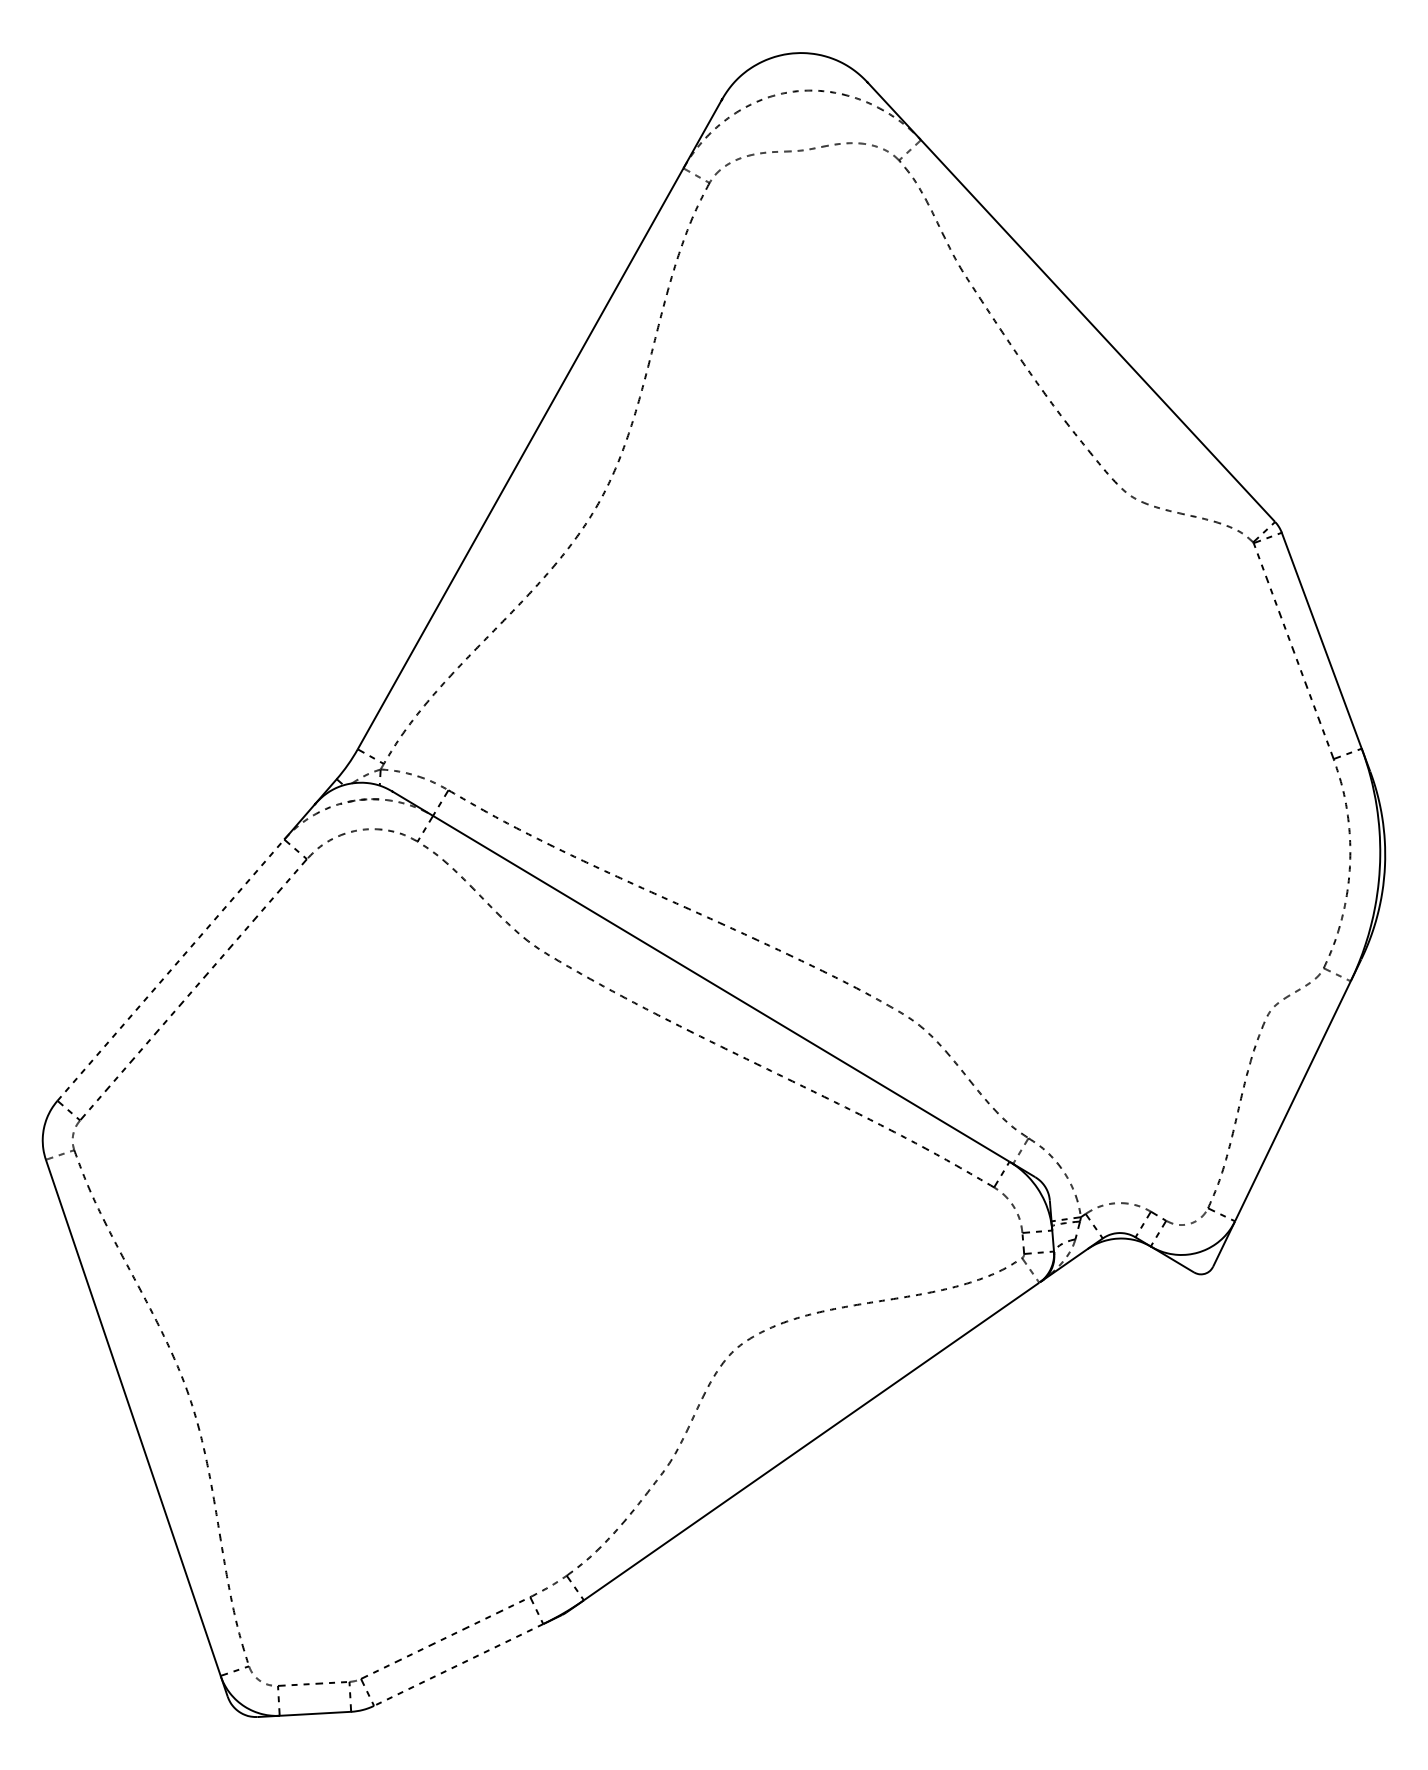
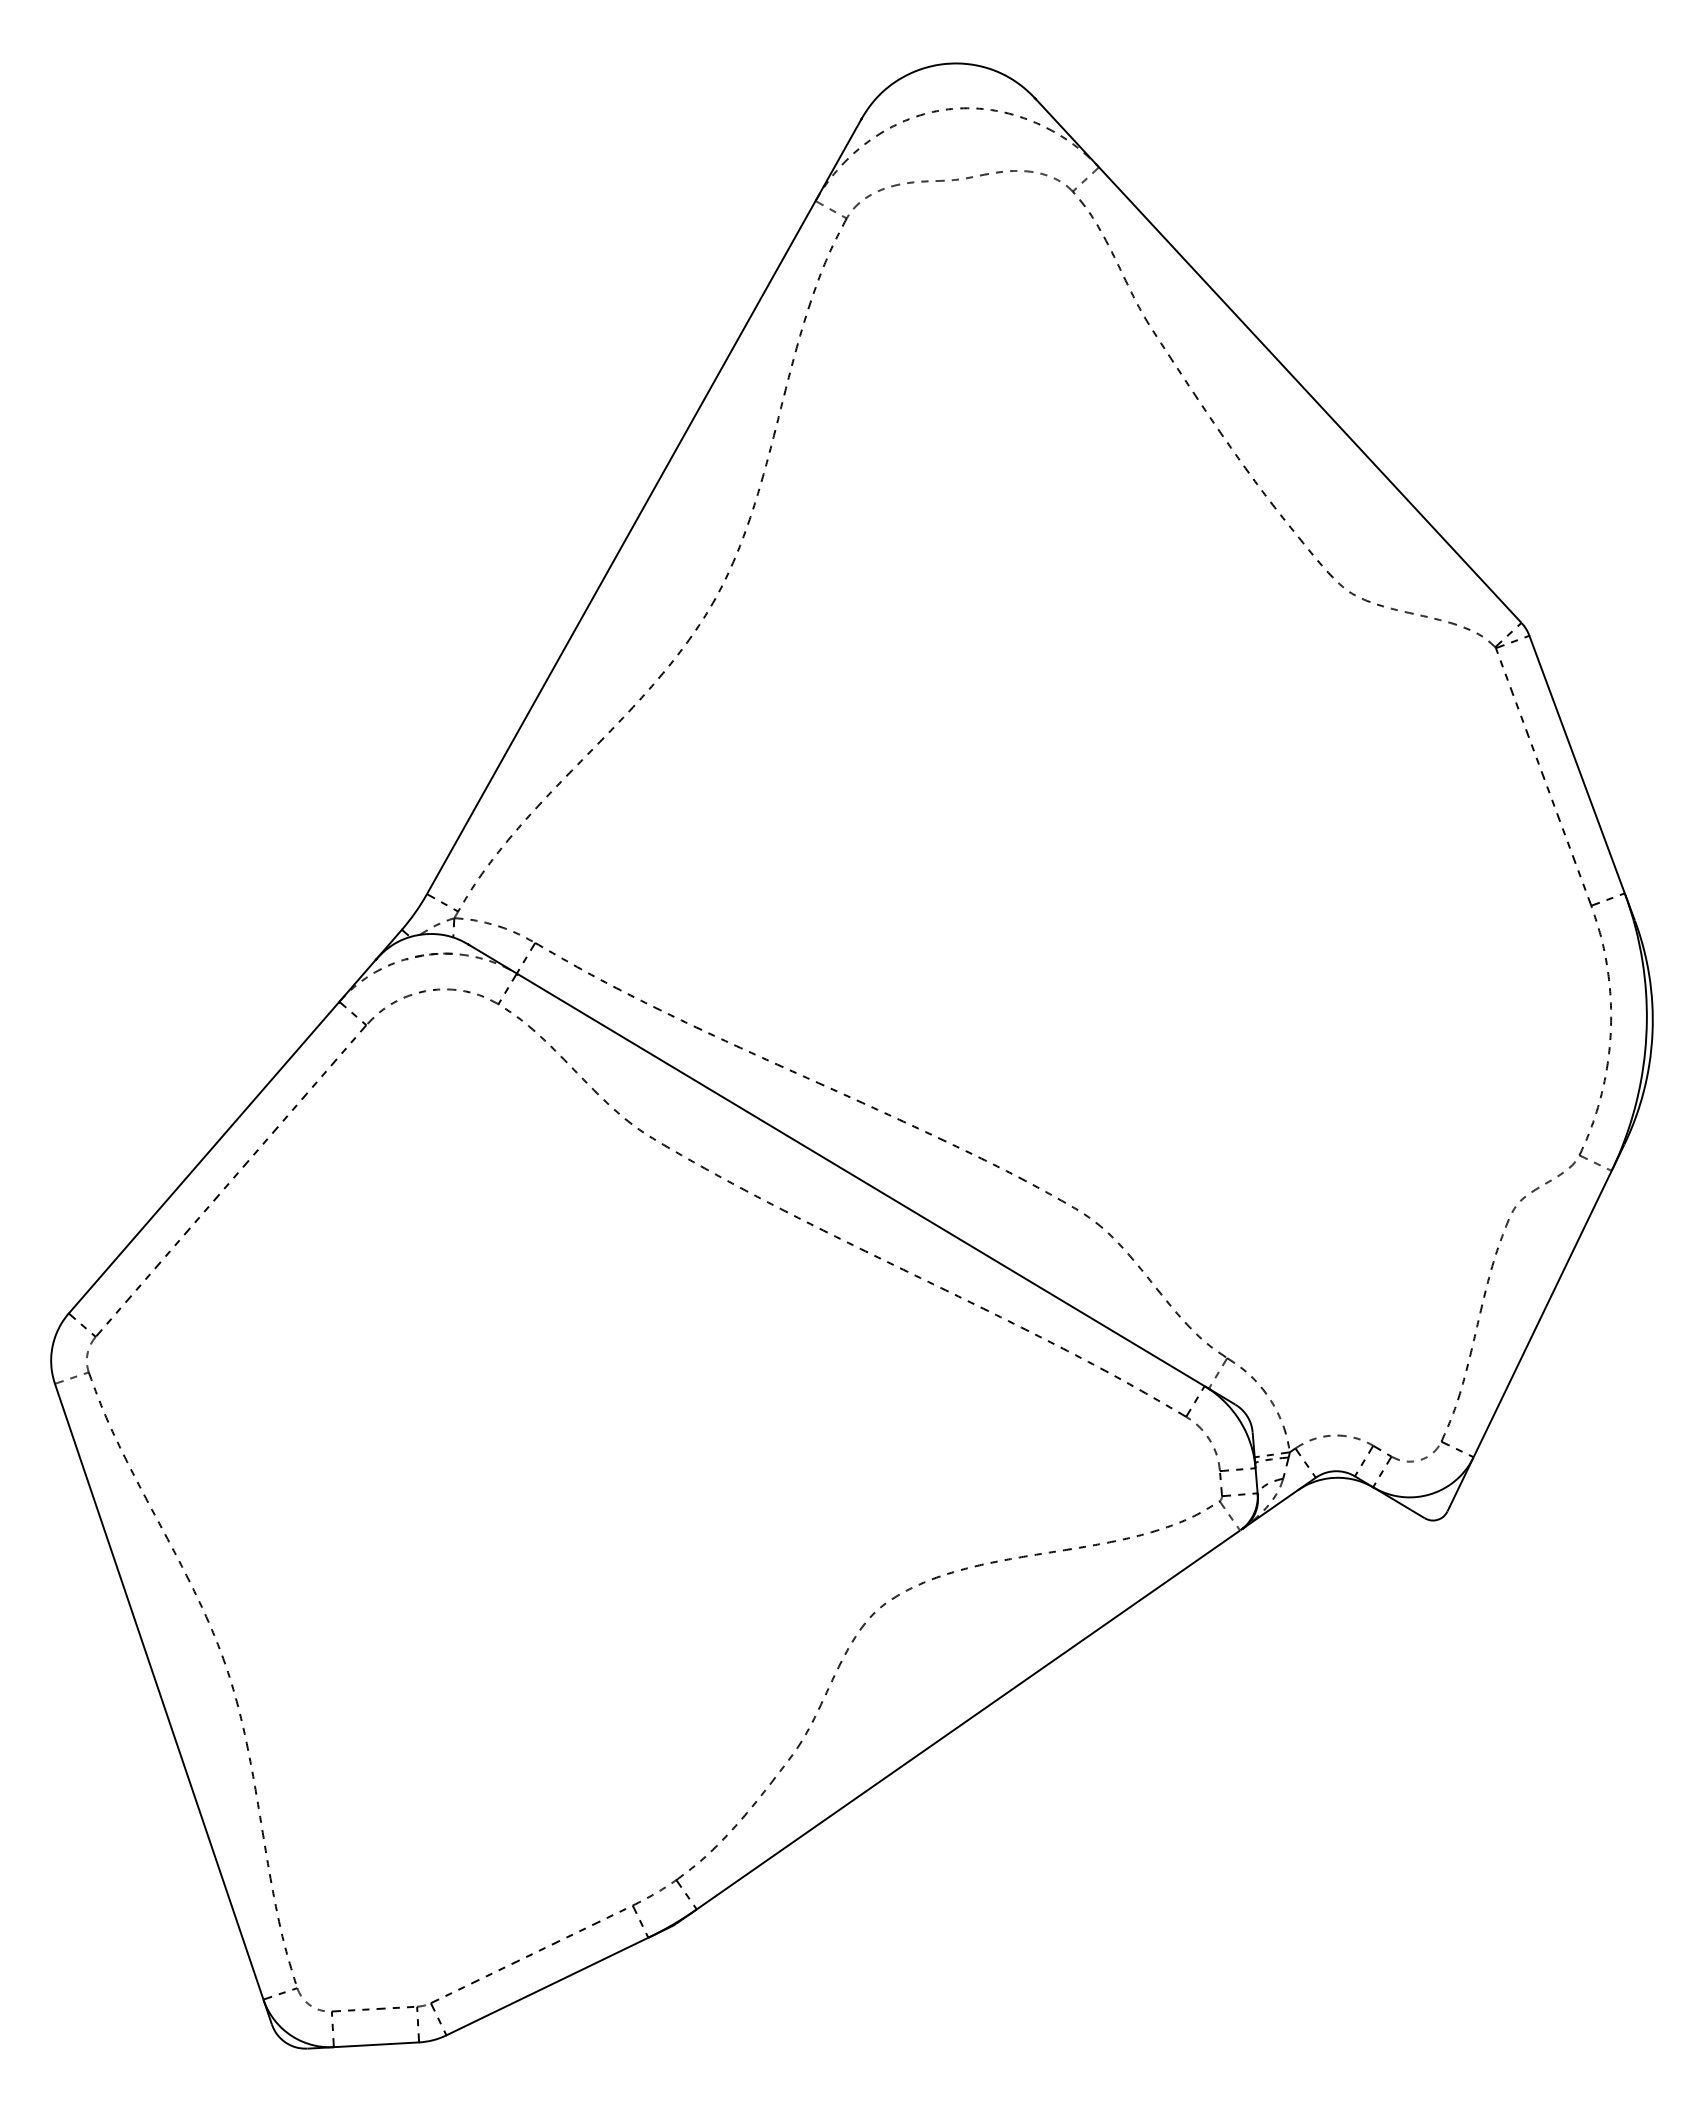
line: (171, 970) -> (204, 1157), dashed -> solid
line: (457, 1664) -> (546, 1986), dashed -> solid

